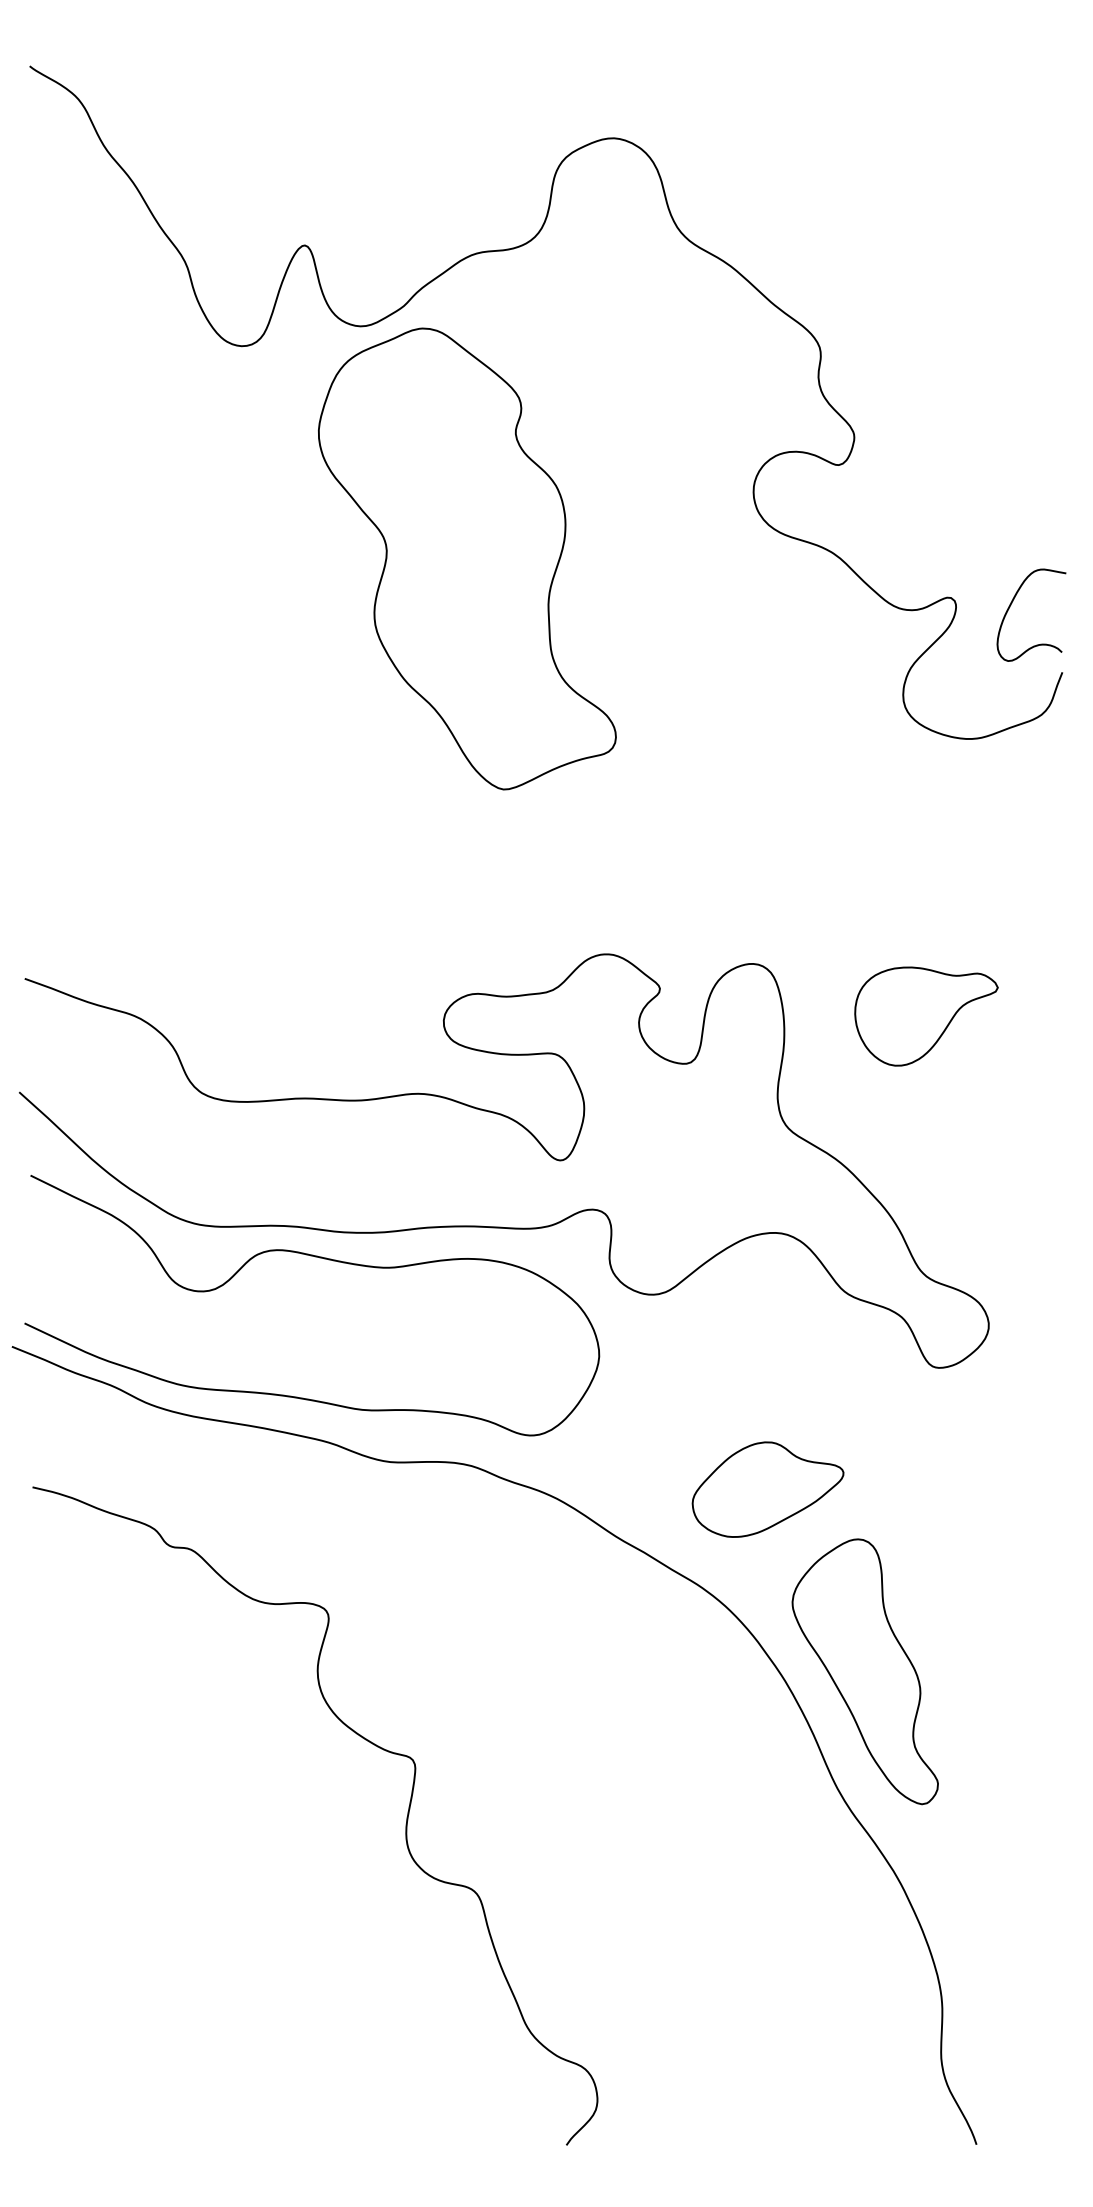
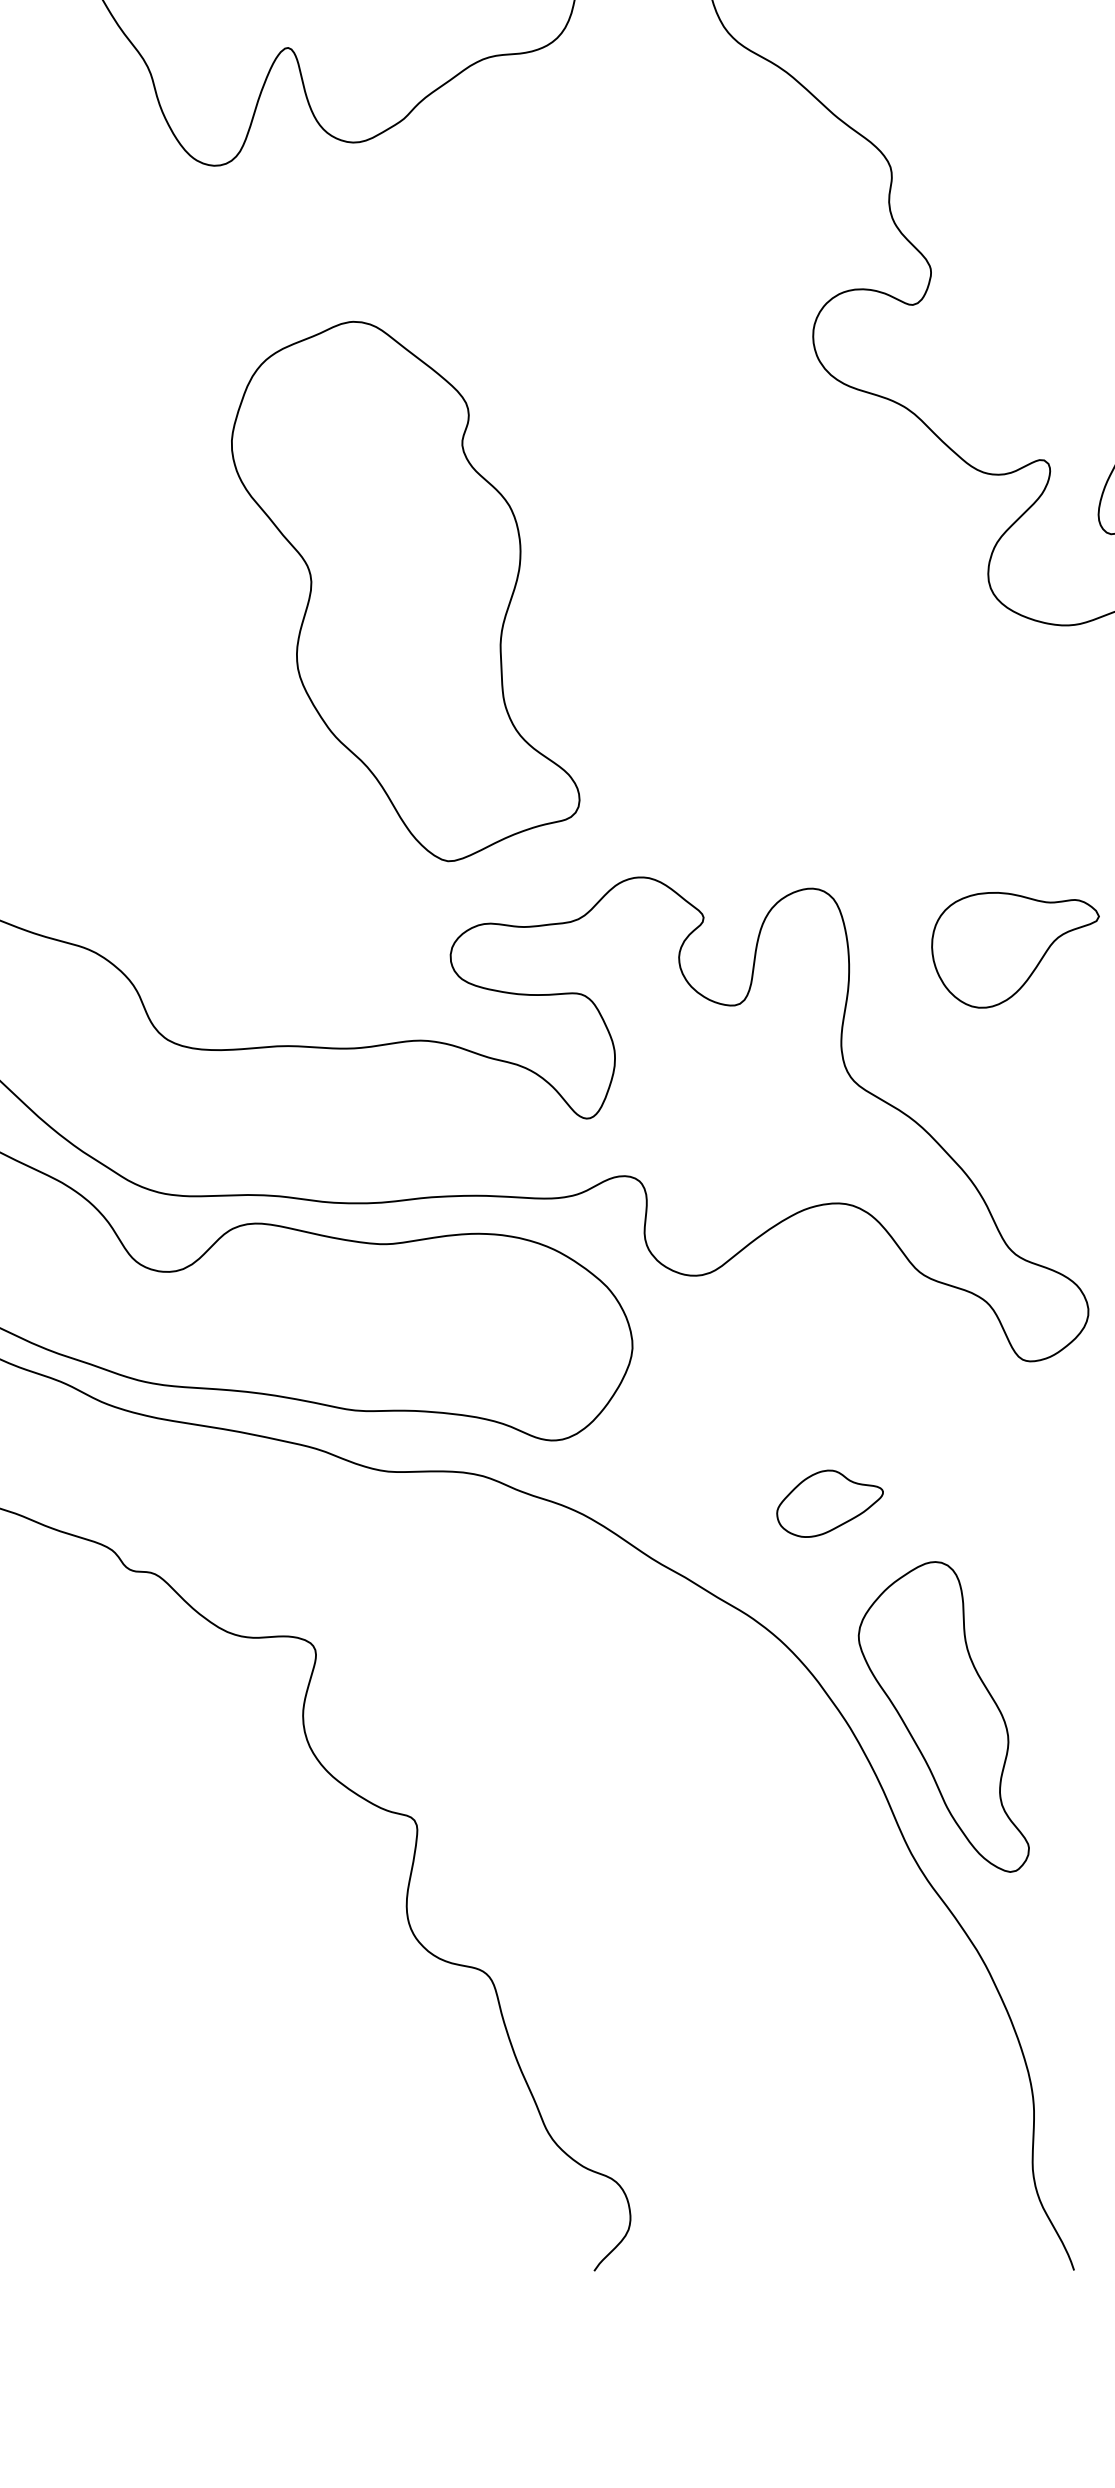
part: (467, 558) -> (405, 590), moved
part: (767, 1489) -> (829, 1503), size x0.6

